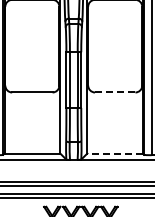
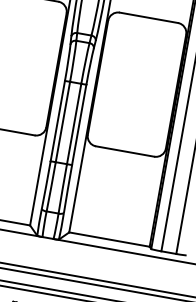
line: (114, 92) -> (124, 151), dashed -> solid
line: (115, 153) -> (109, 239), dashed -> solid

